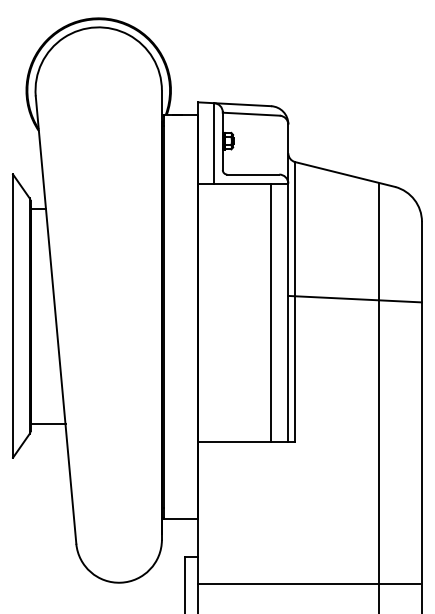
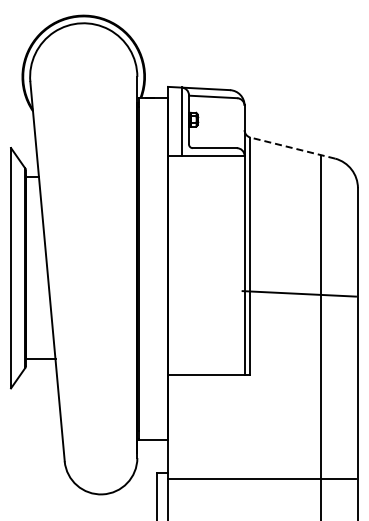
line: (344, 174) -> (292, 148), solid -> dashed
line: (354, 298) -> (298, 293), moved
line: (271, 312) -> (230, 265), removed
line: (309, 584) -> (262, 478), moved

